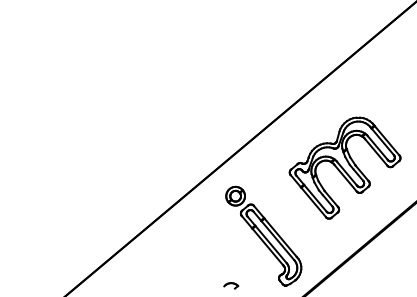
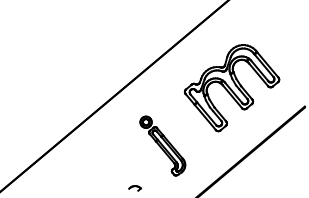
part: (263, 235) -> (162, 145), size x0.7

